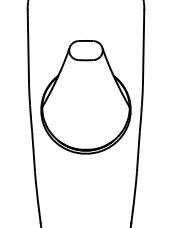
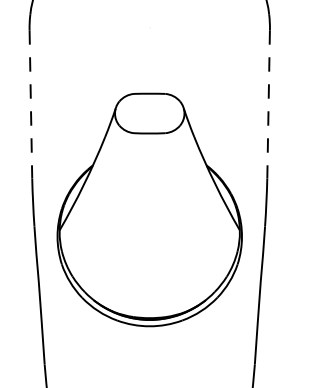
line: (28, 46) -> (31, 105), solid -> dashed
line: (143, 46) -> (268, 105), solid -> dashed

